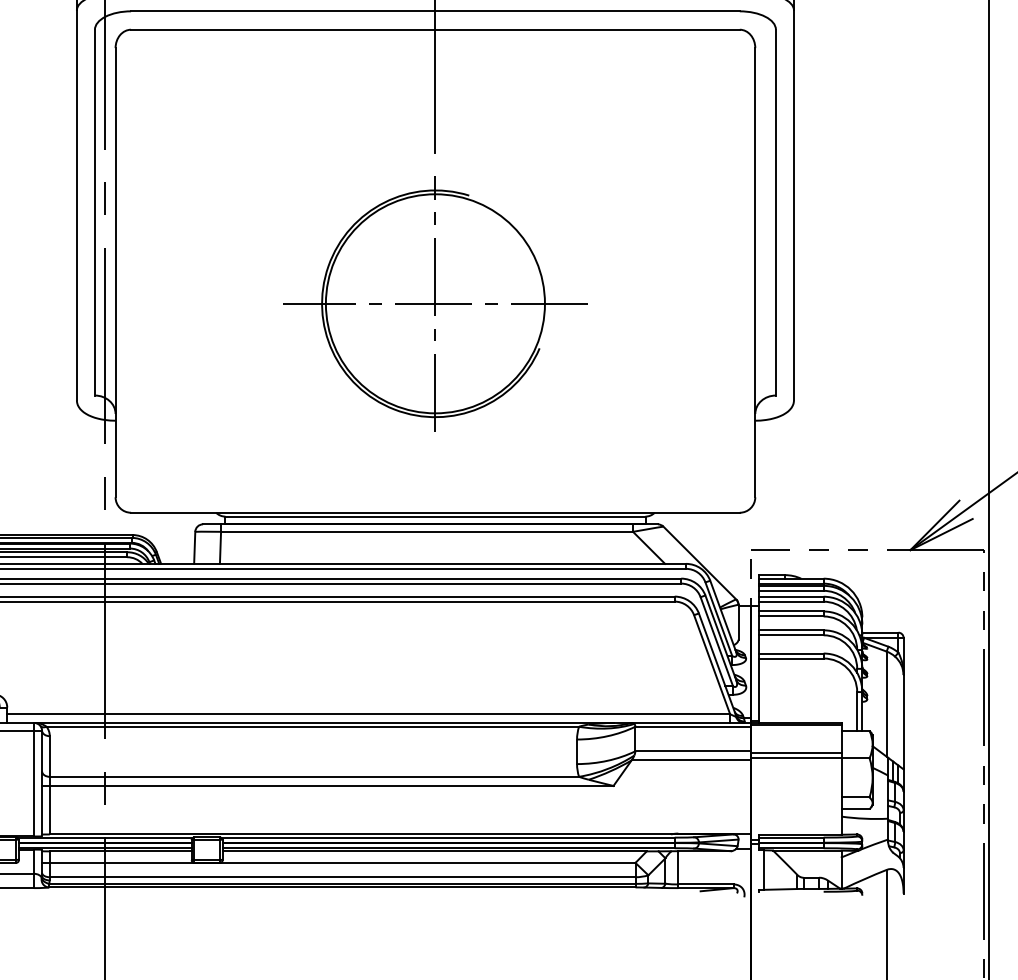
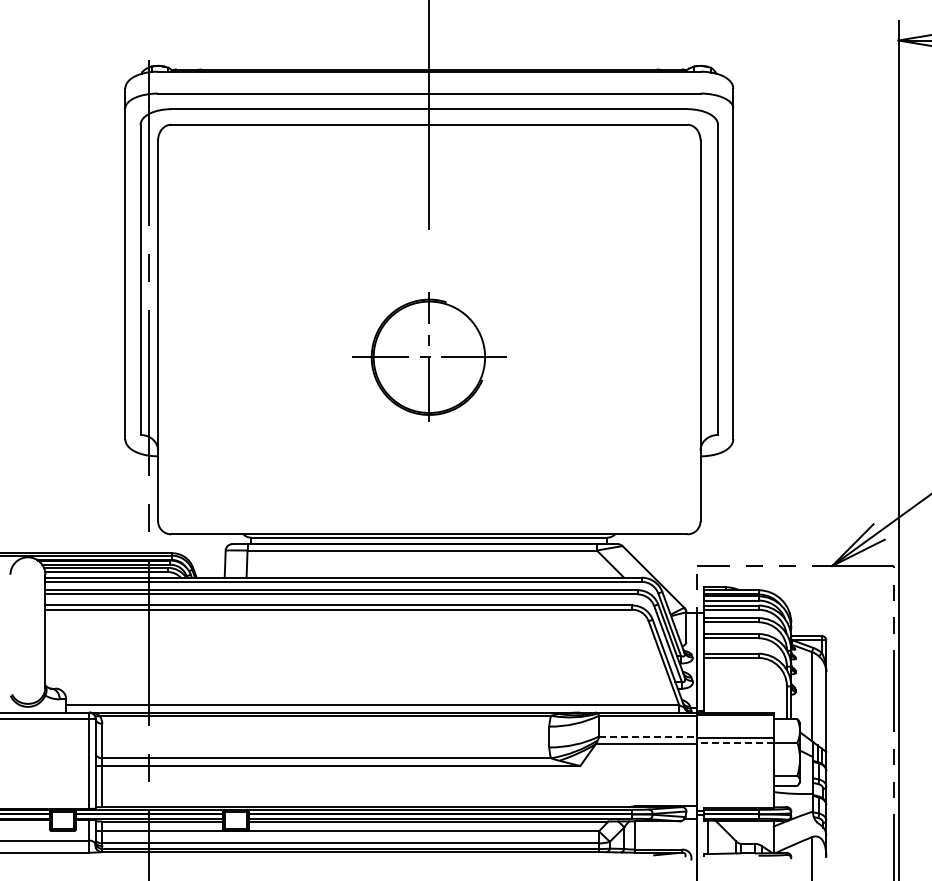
part: (435, 304) -> (429, 357), size x0.6
line: (693, 751) -> (648, 736), solid -> dashed
line: (796, 758) -> (735, 742), solid -> dashed

